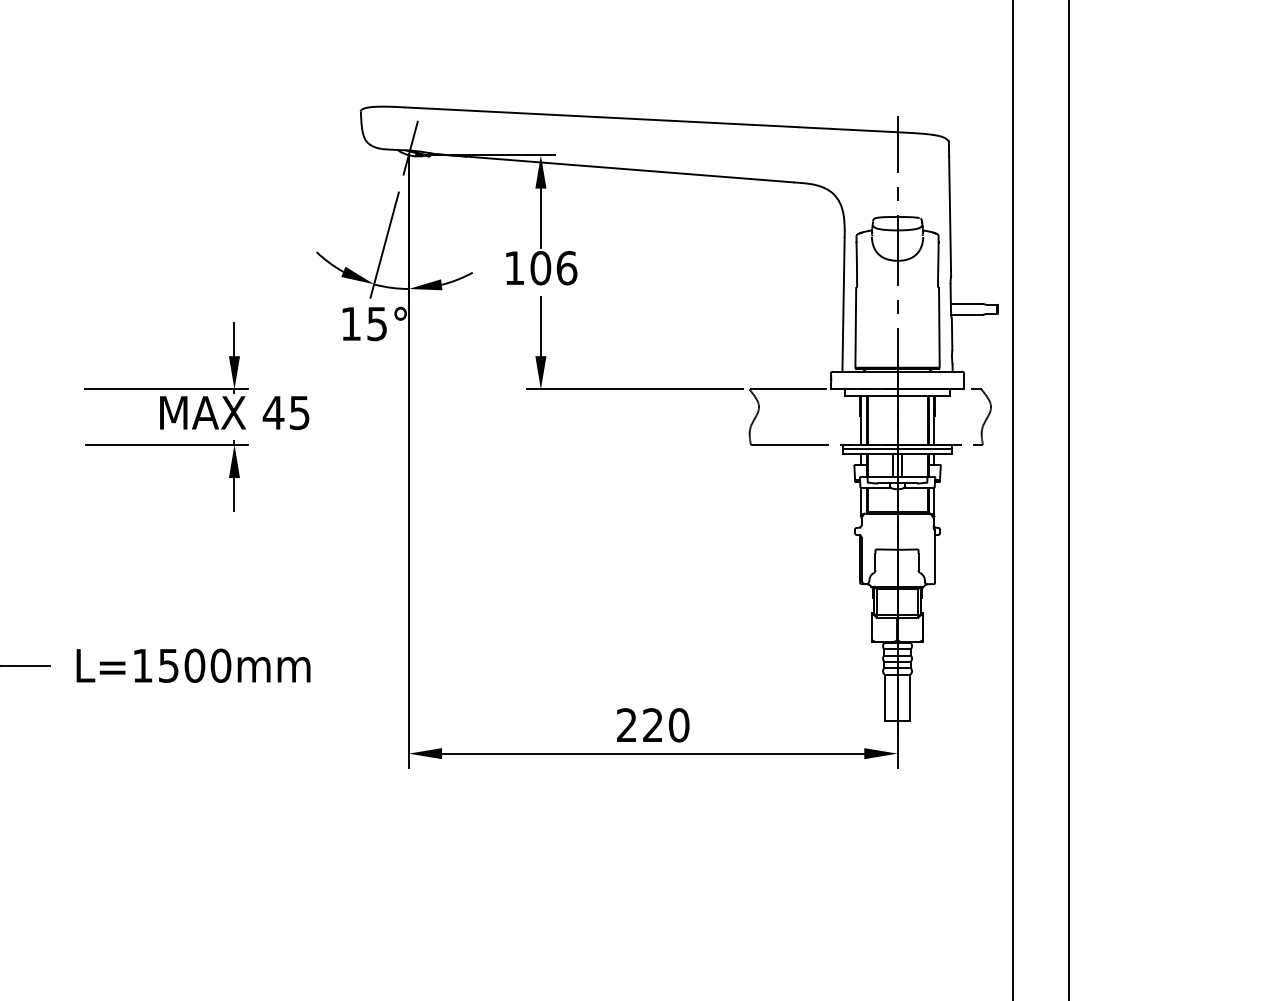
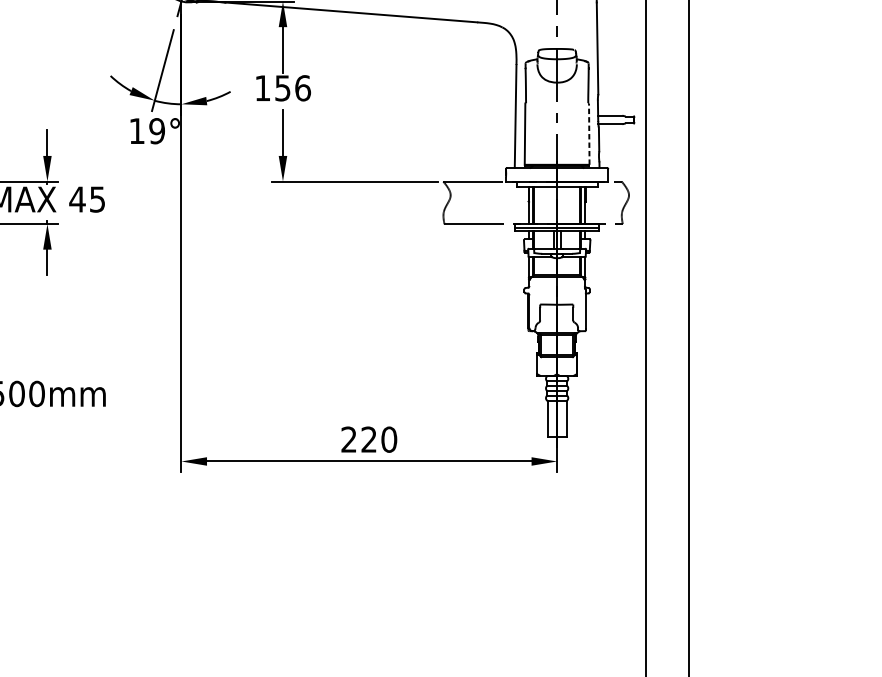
text: (540, 268) -> (282, 88), 106 -> 156
text: (377, 323) -> (157, 130), 15° -> 19°
line: (939, 327) -> (589, 133), solid -> dashed

